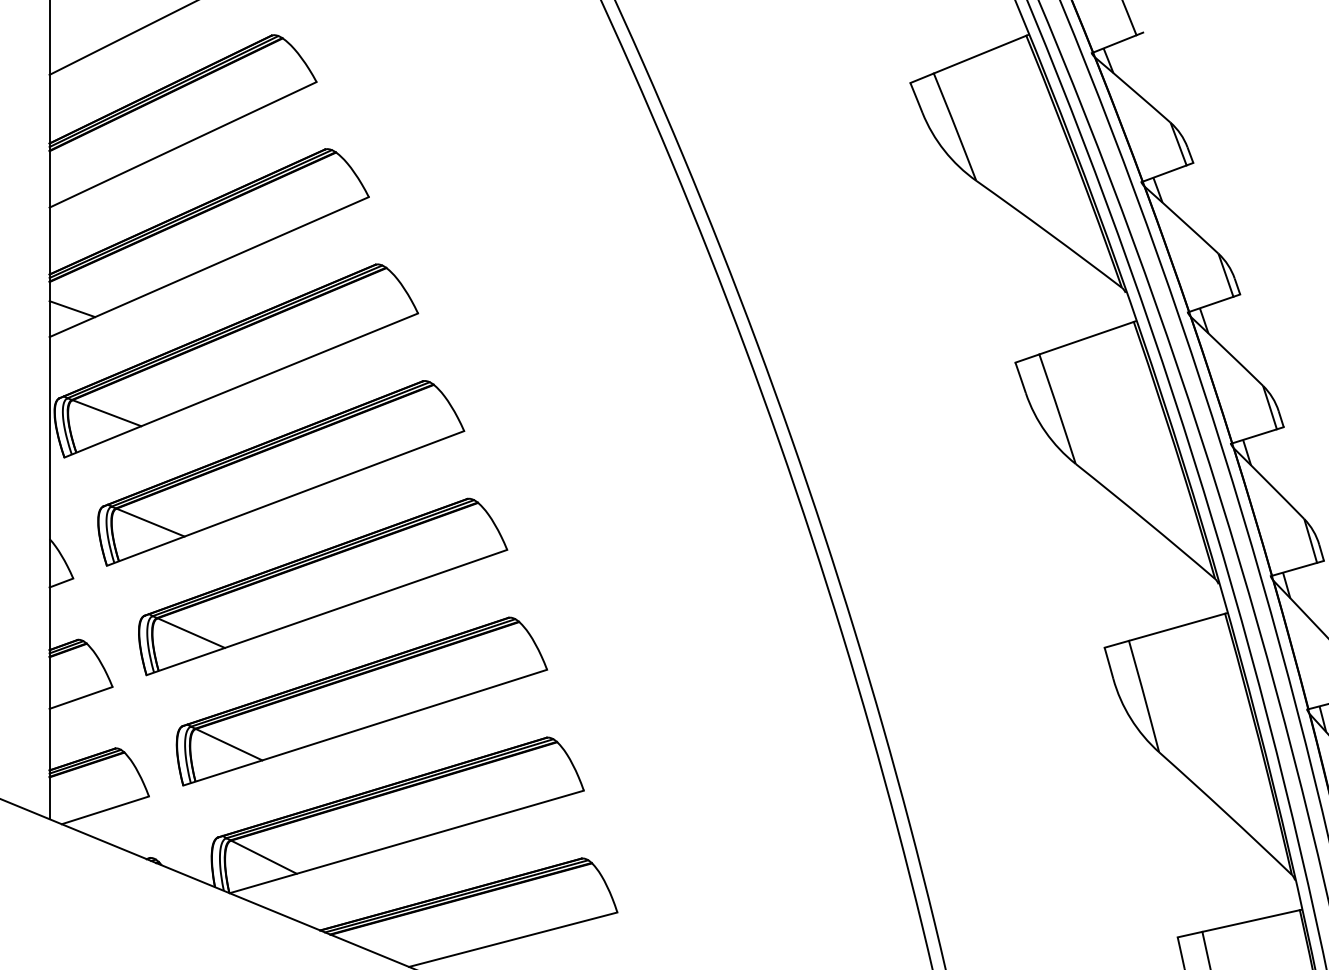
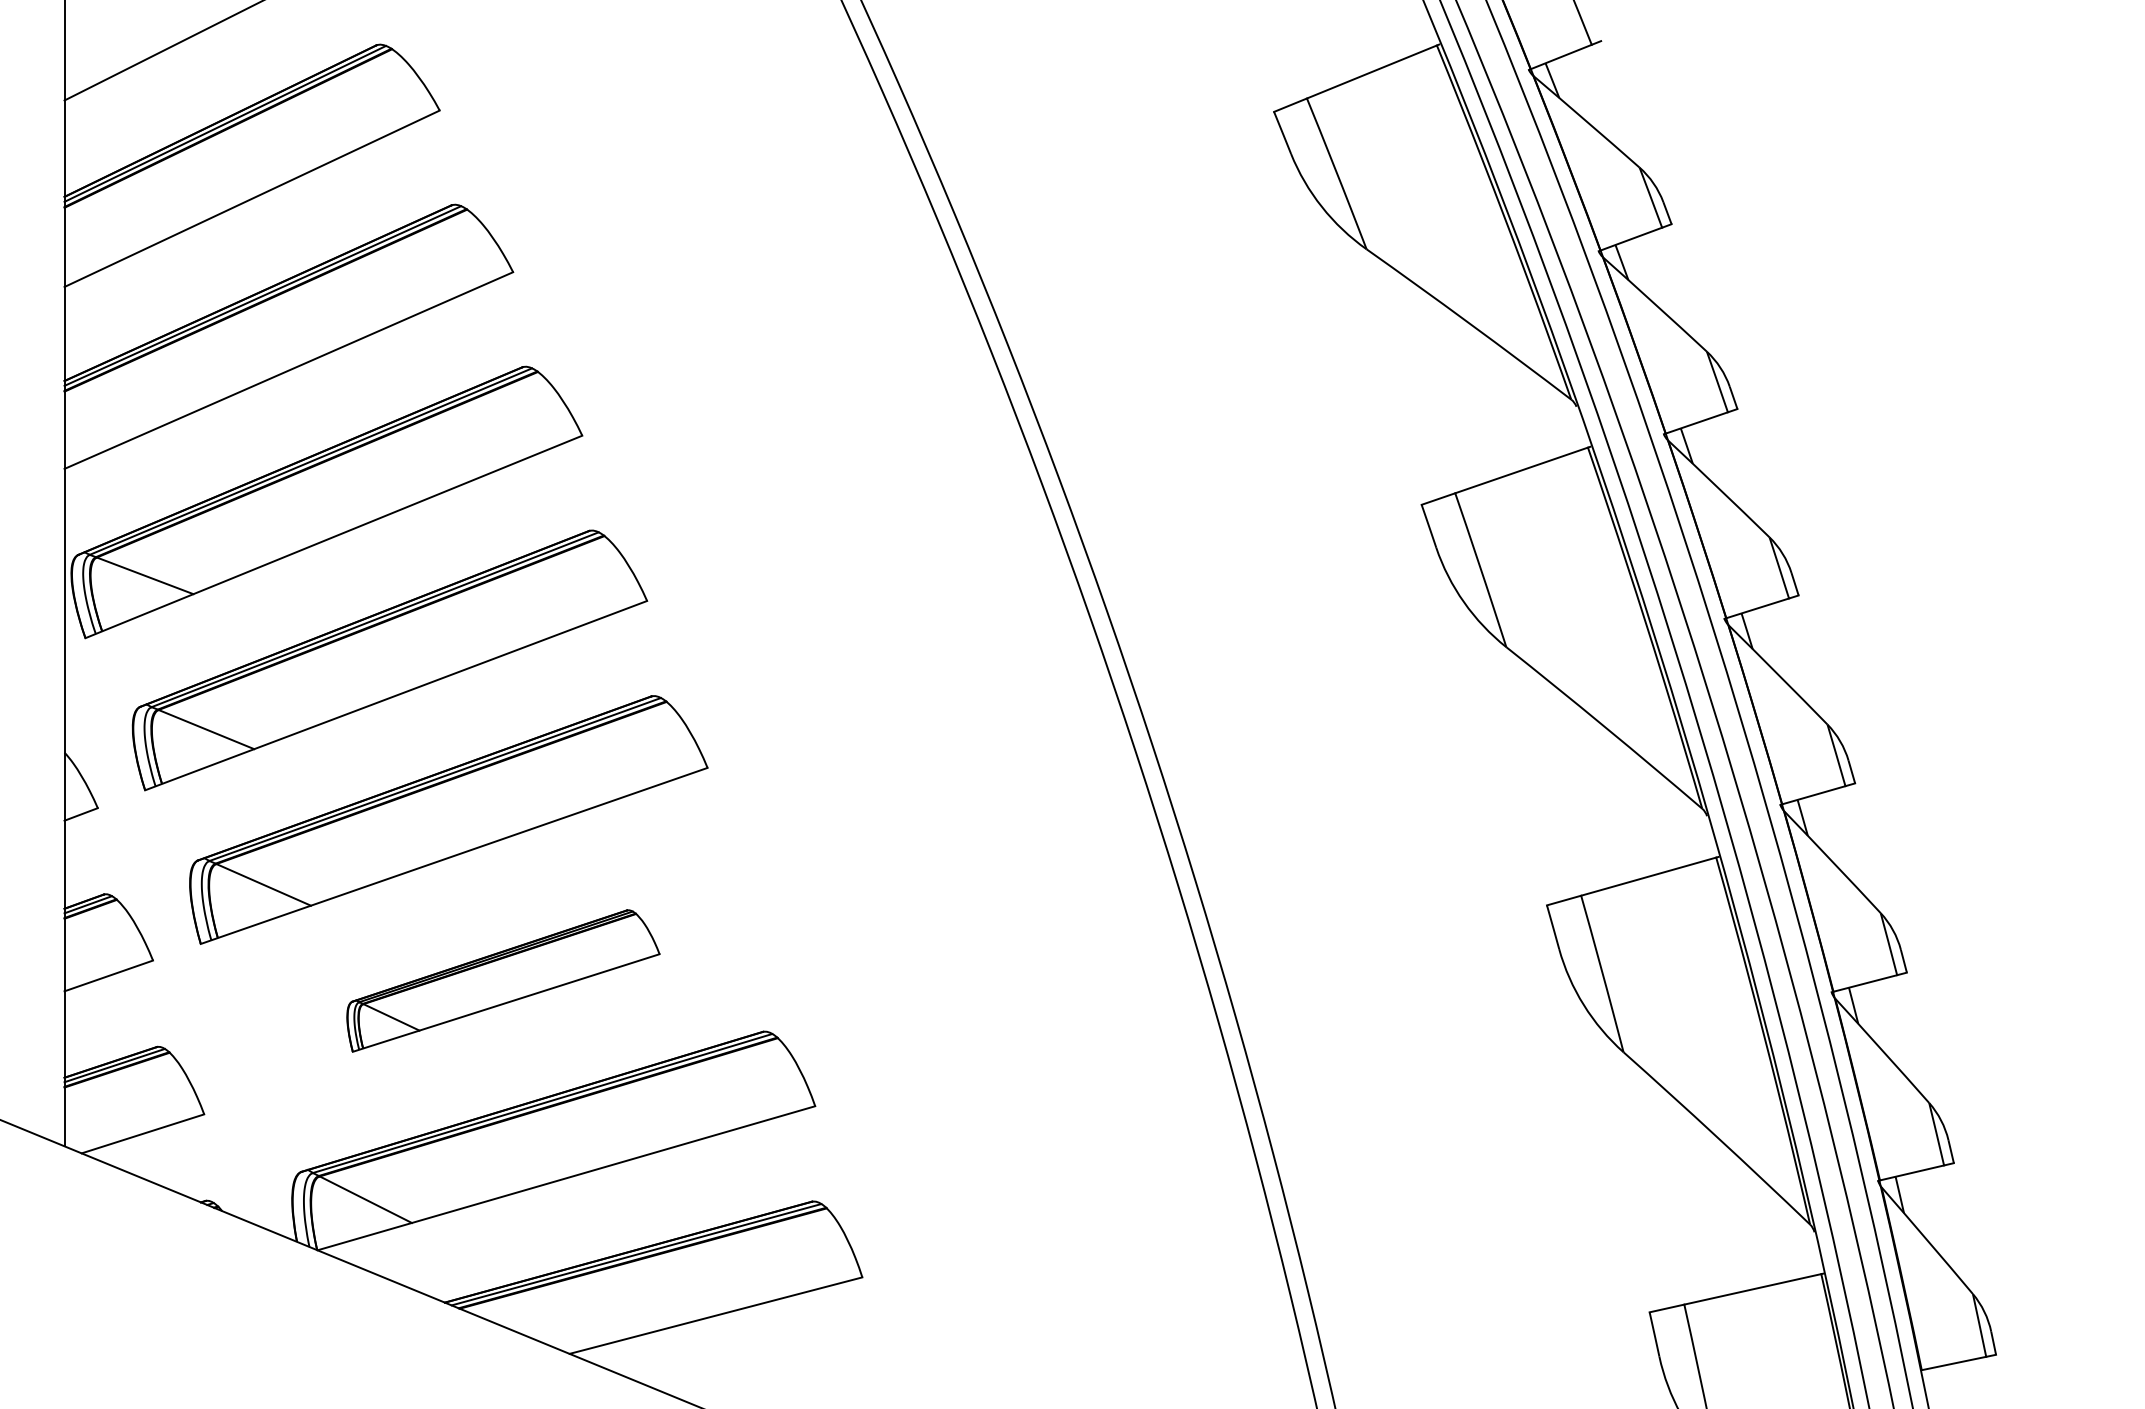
line: (72, 309) -> (96, 429), removed
part: (361, 701) -> (503, 980), size x0.6

